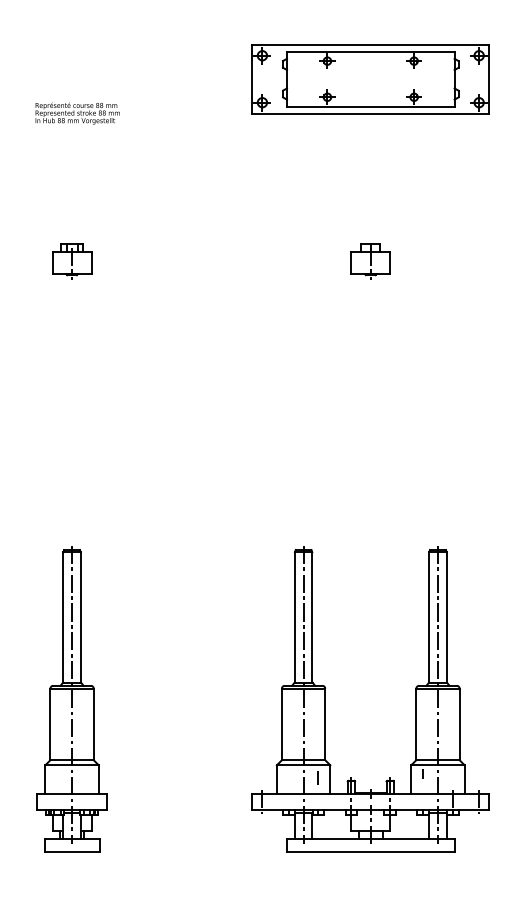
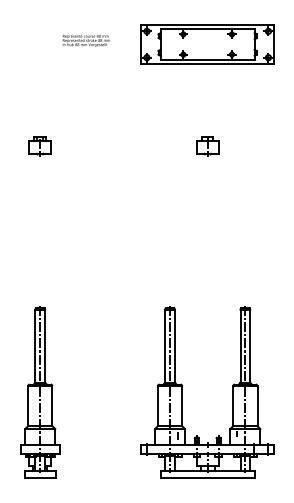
text: (76, 113) -> (85, 40), moved

